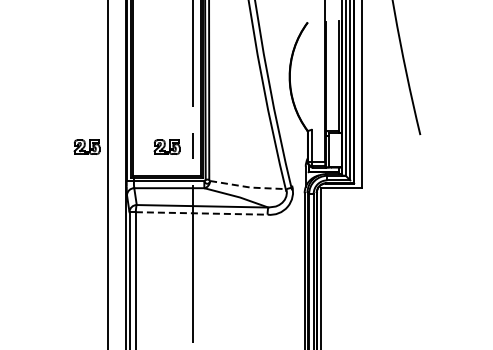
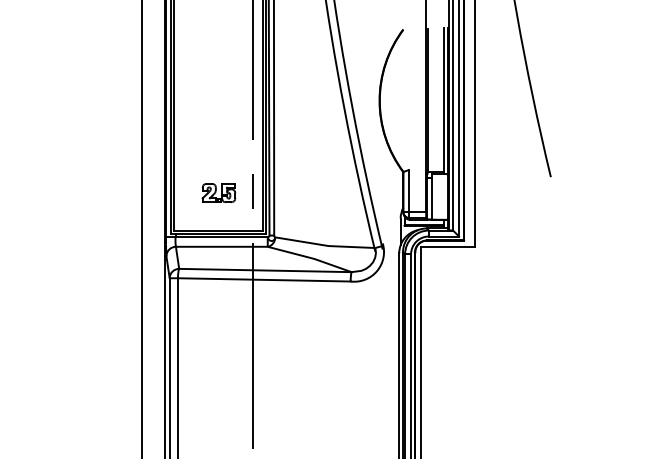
part: (86, 146) -> (113, 192), removed
line: (248, 187) -> (325, 245), dashed -> solid
line: (201, 213) -> (264, 279), dashed -> solid

